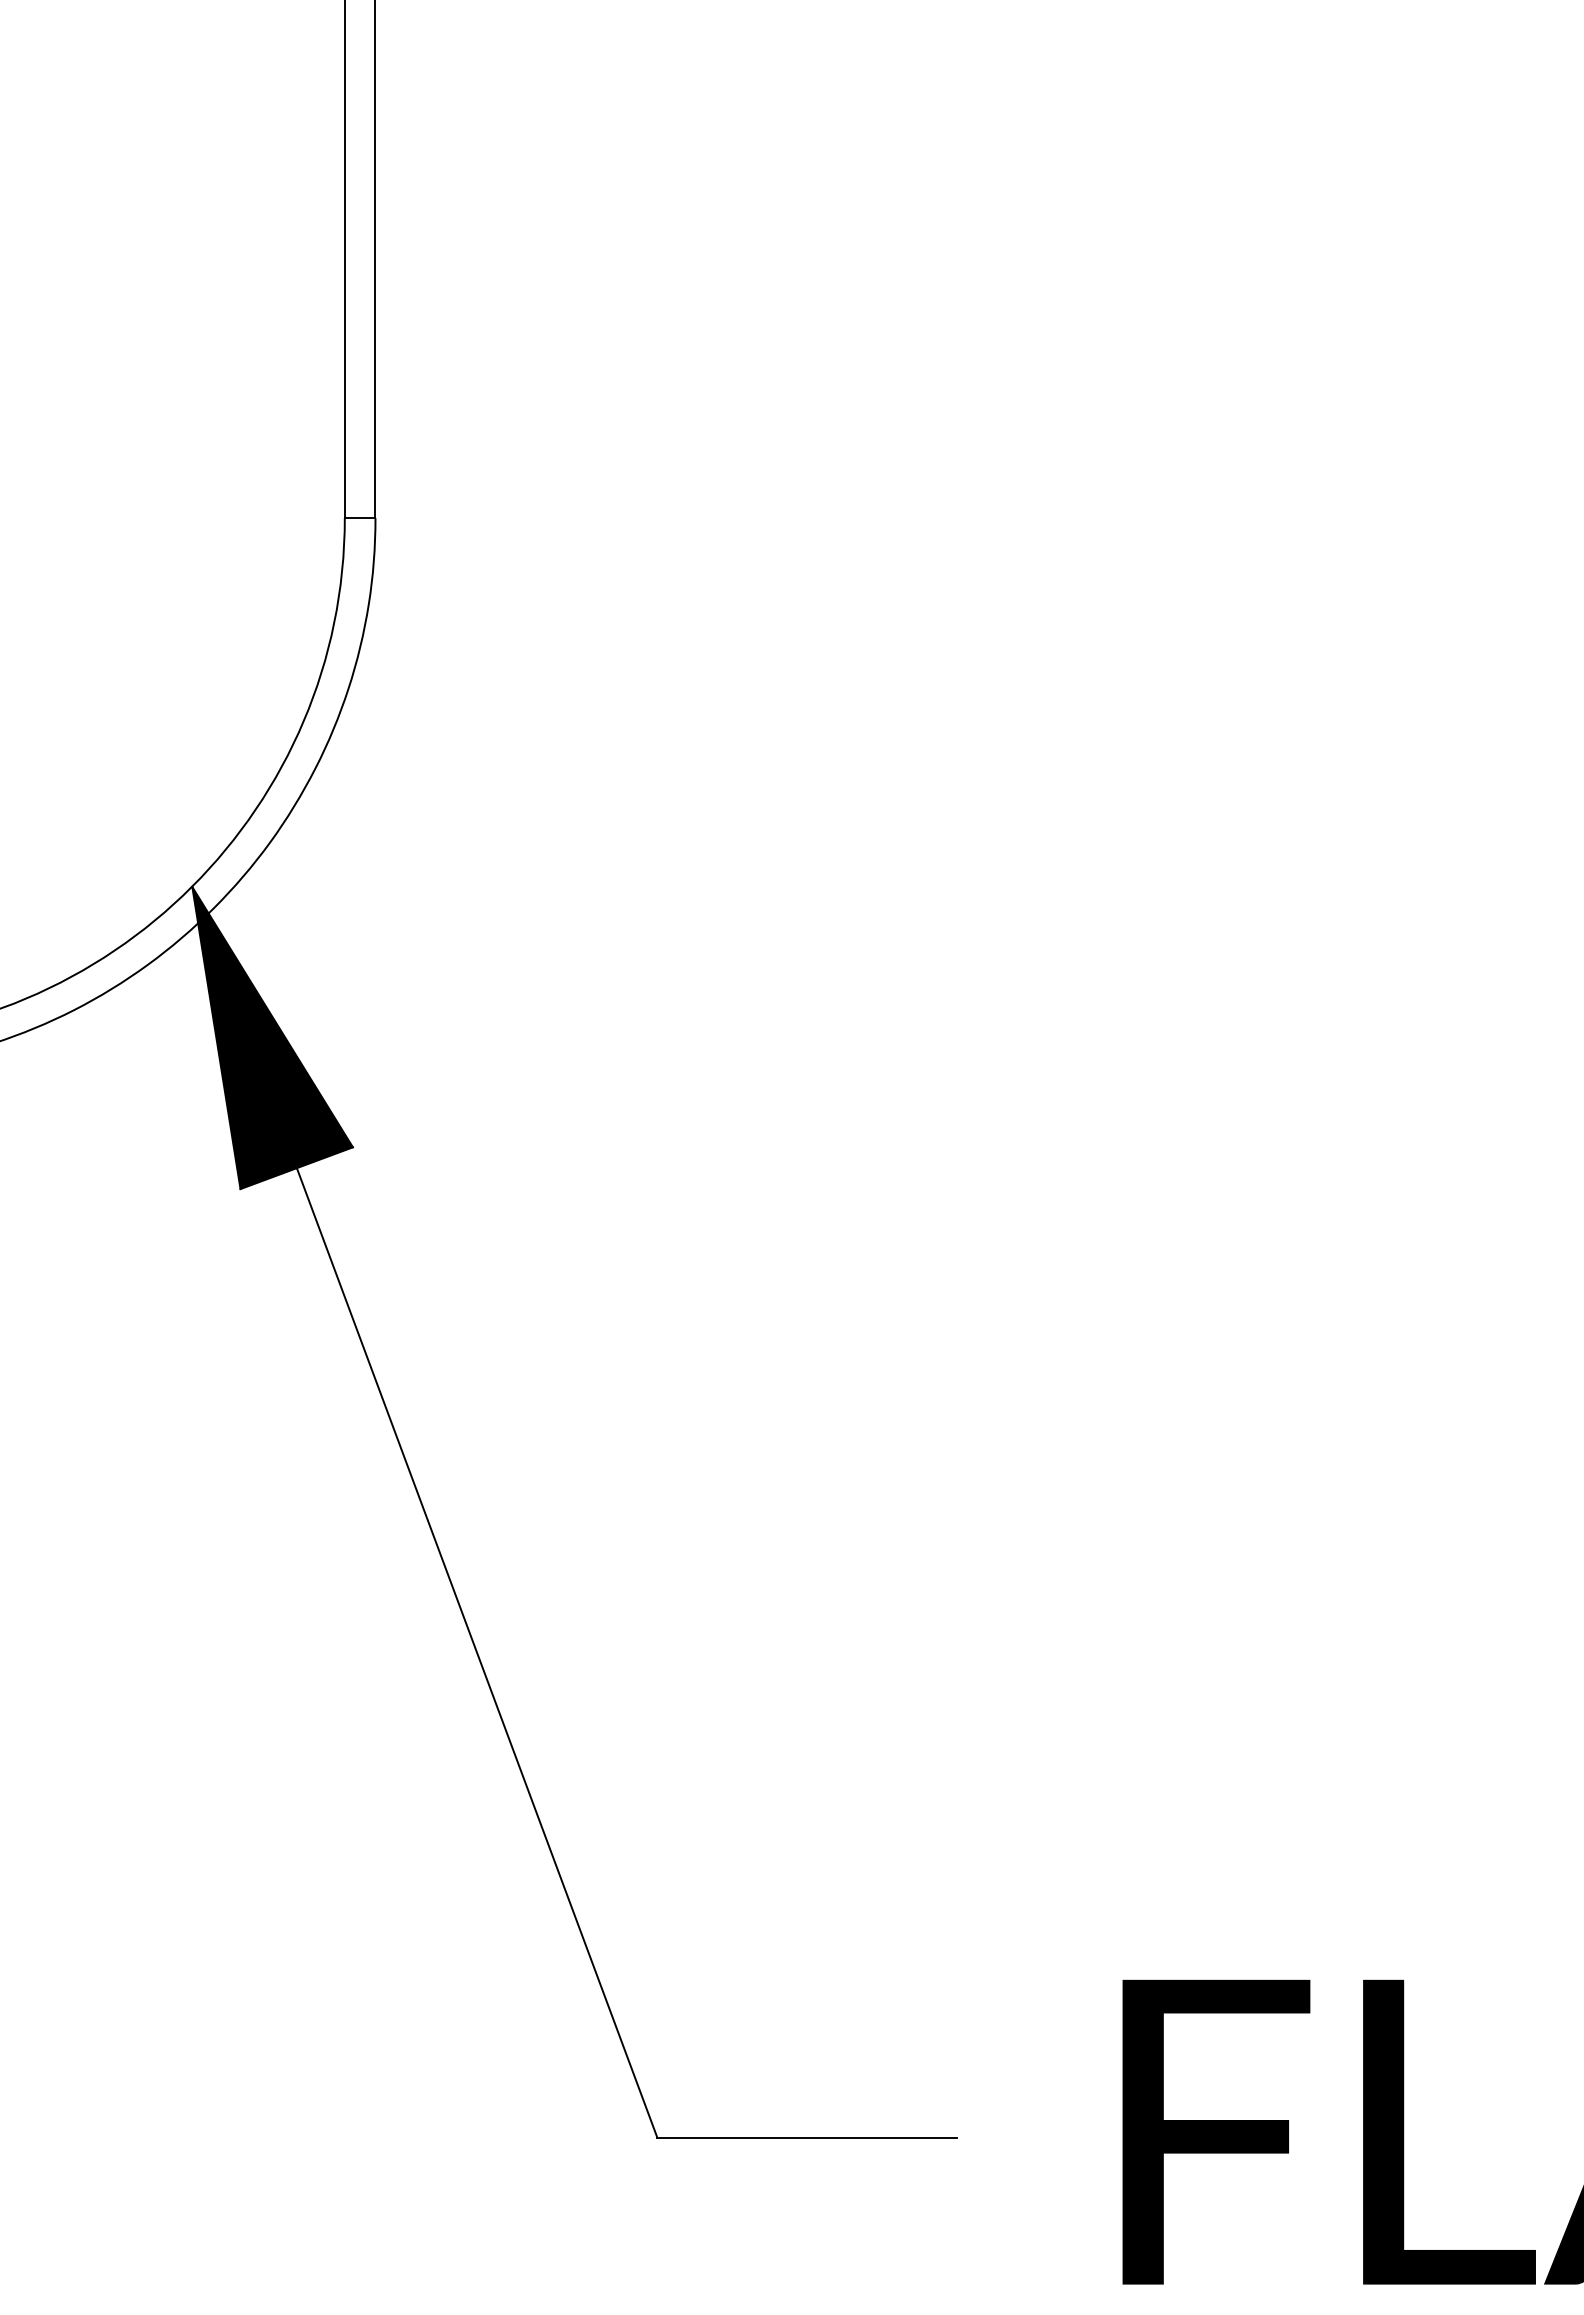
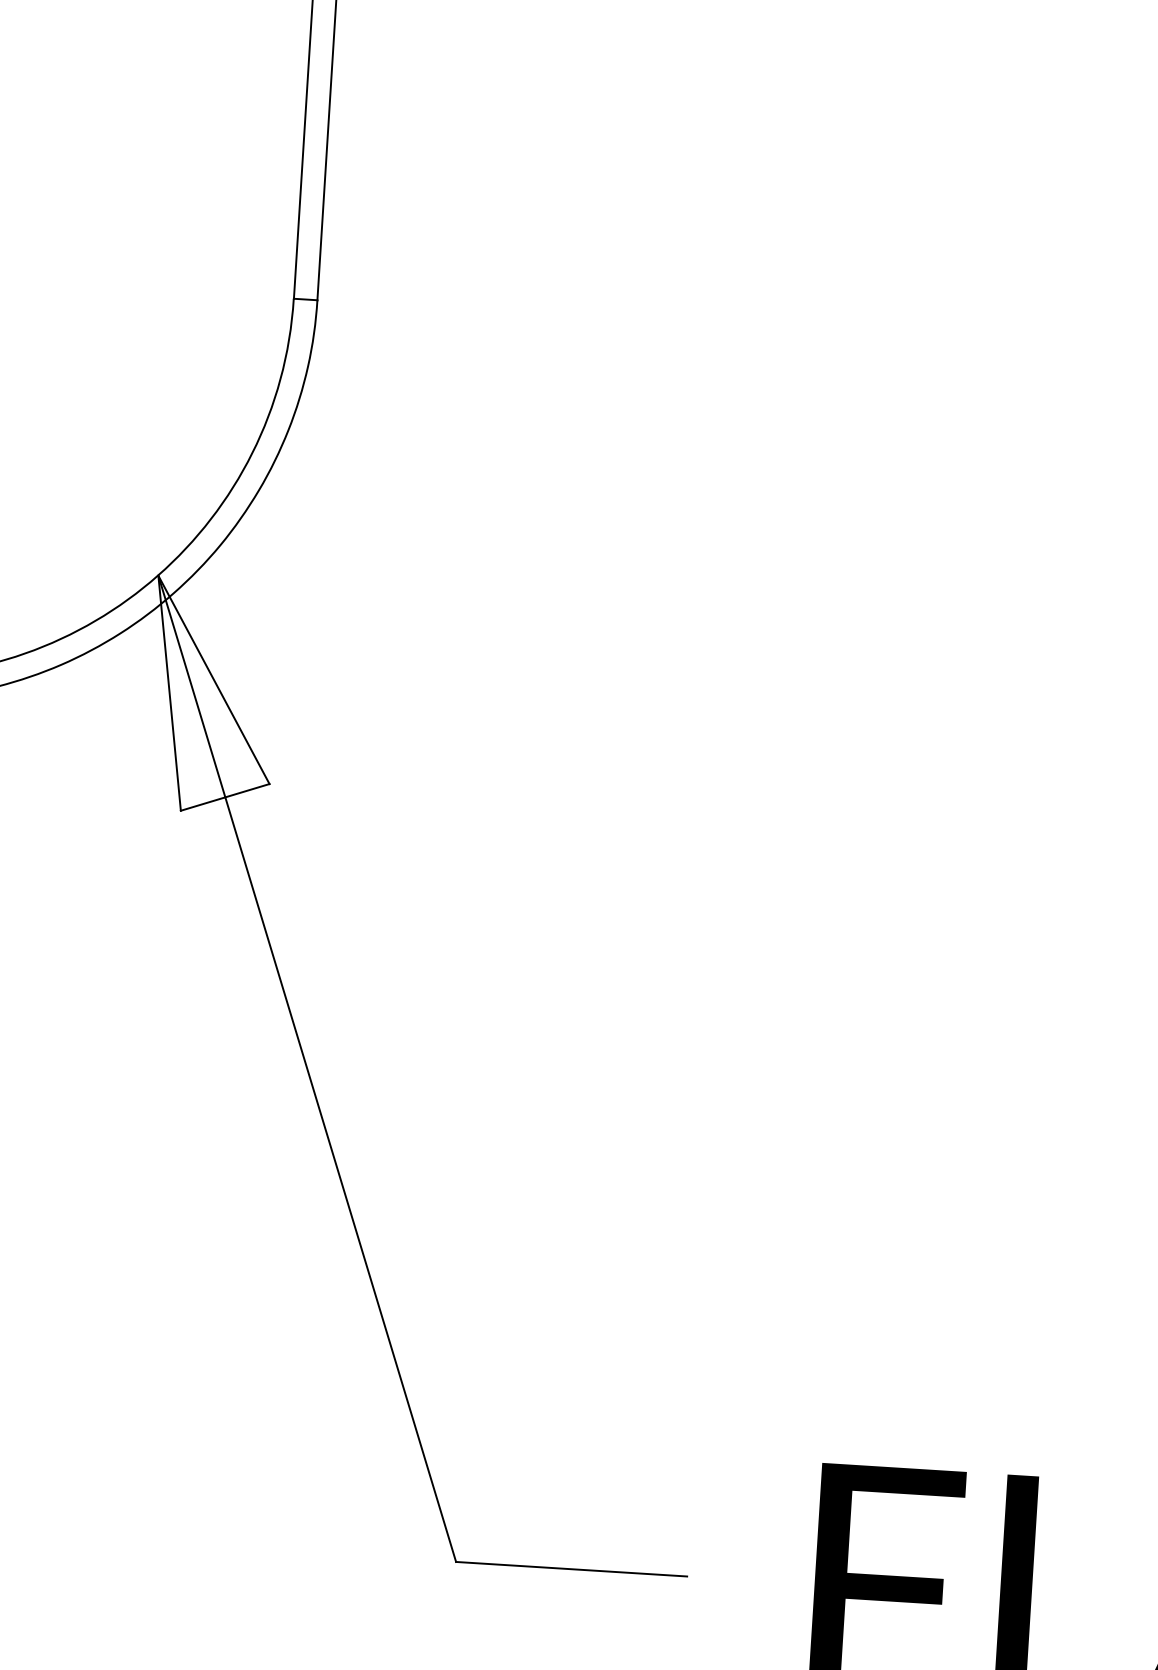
fill: (272, 1038) -> (212, 696), removed

